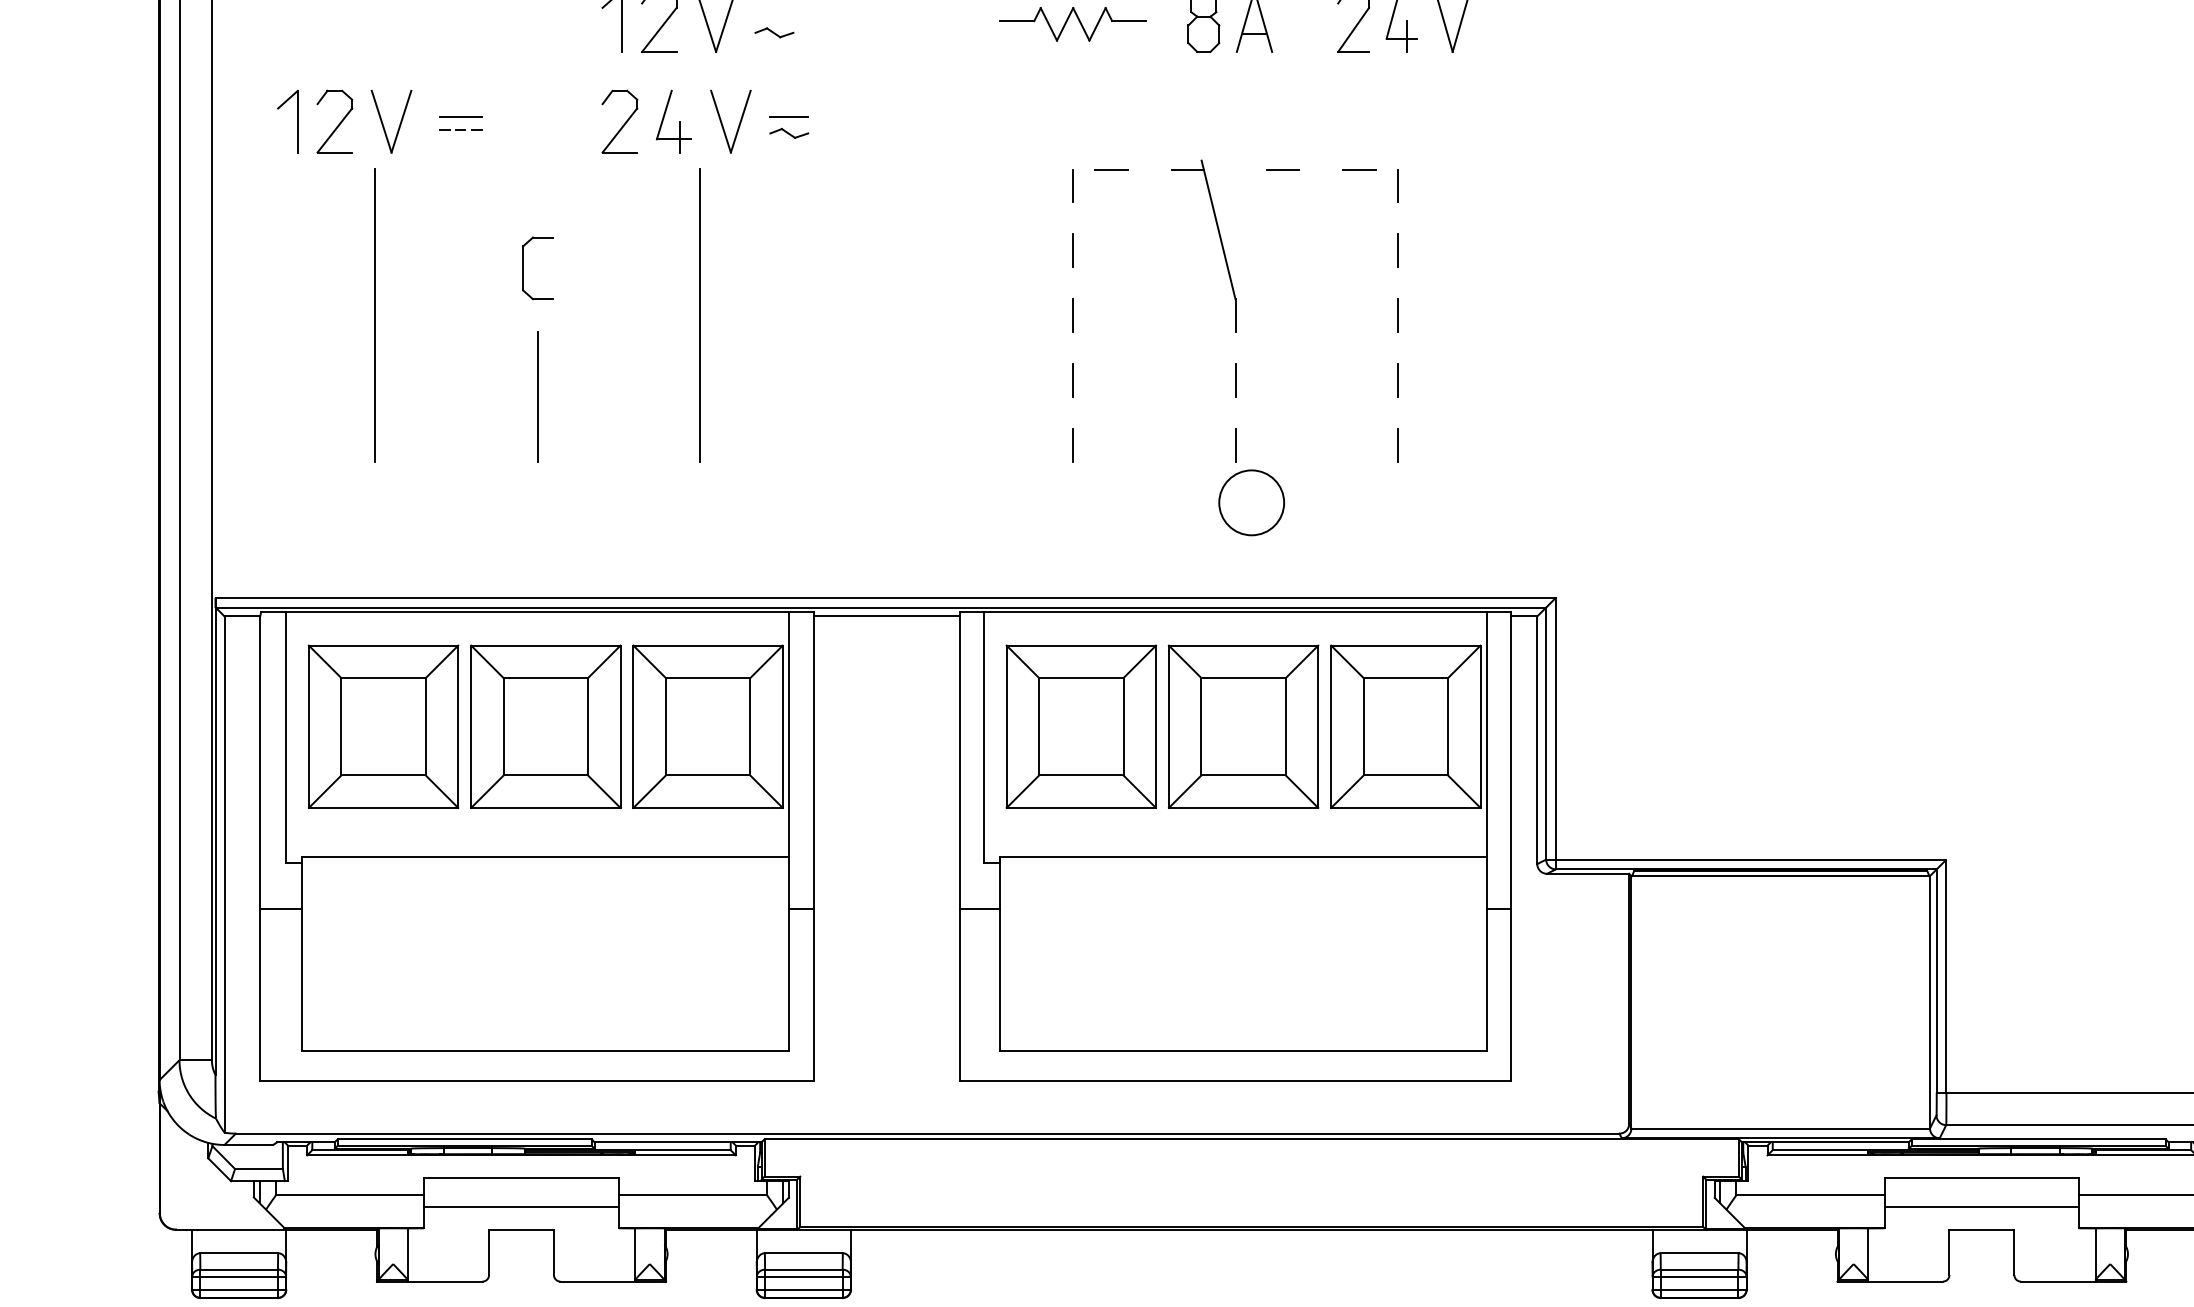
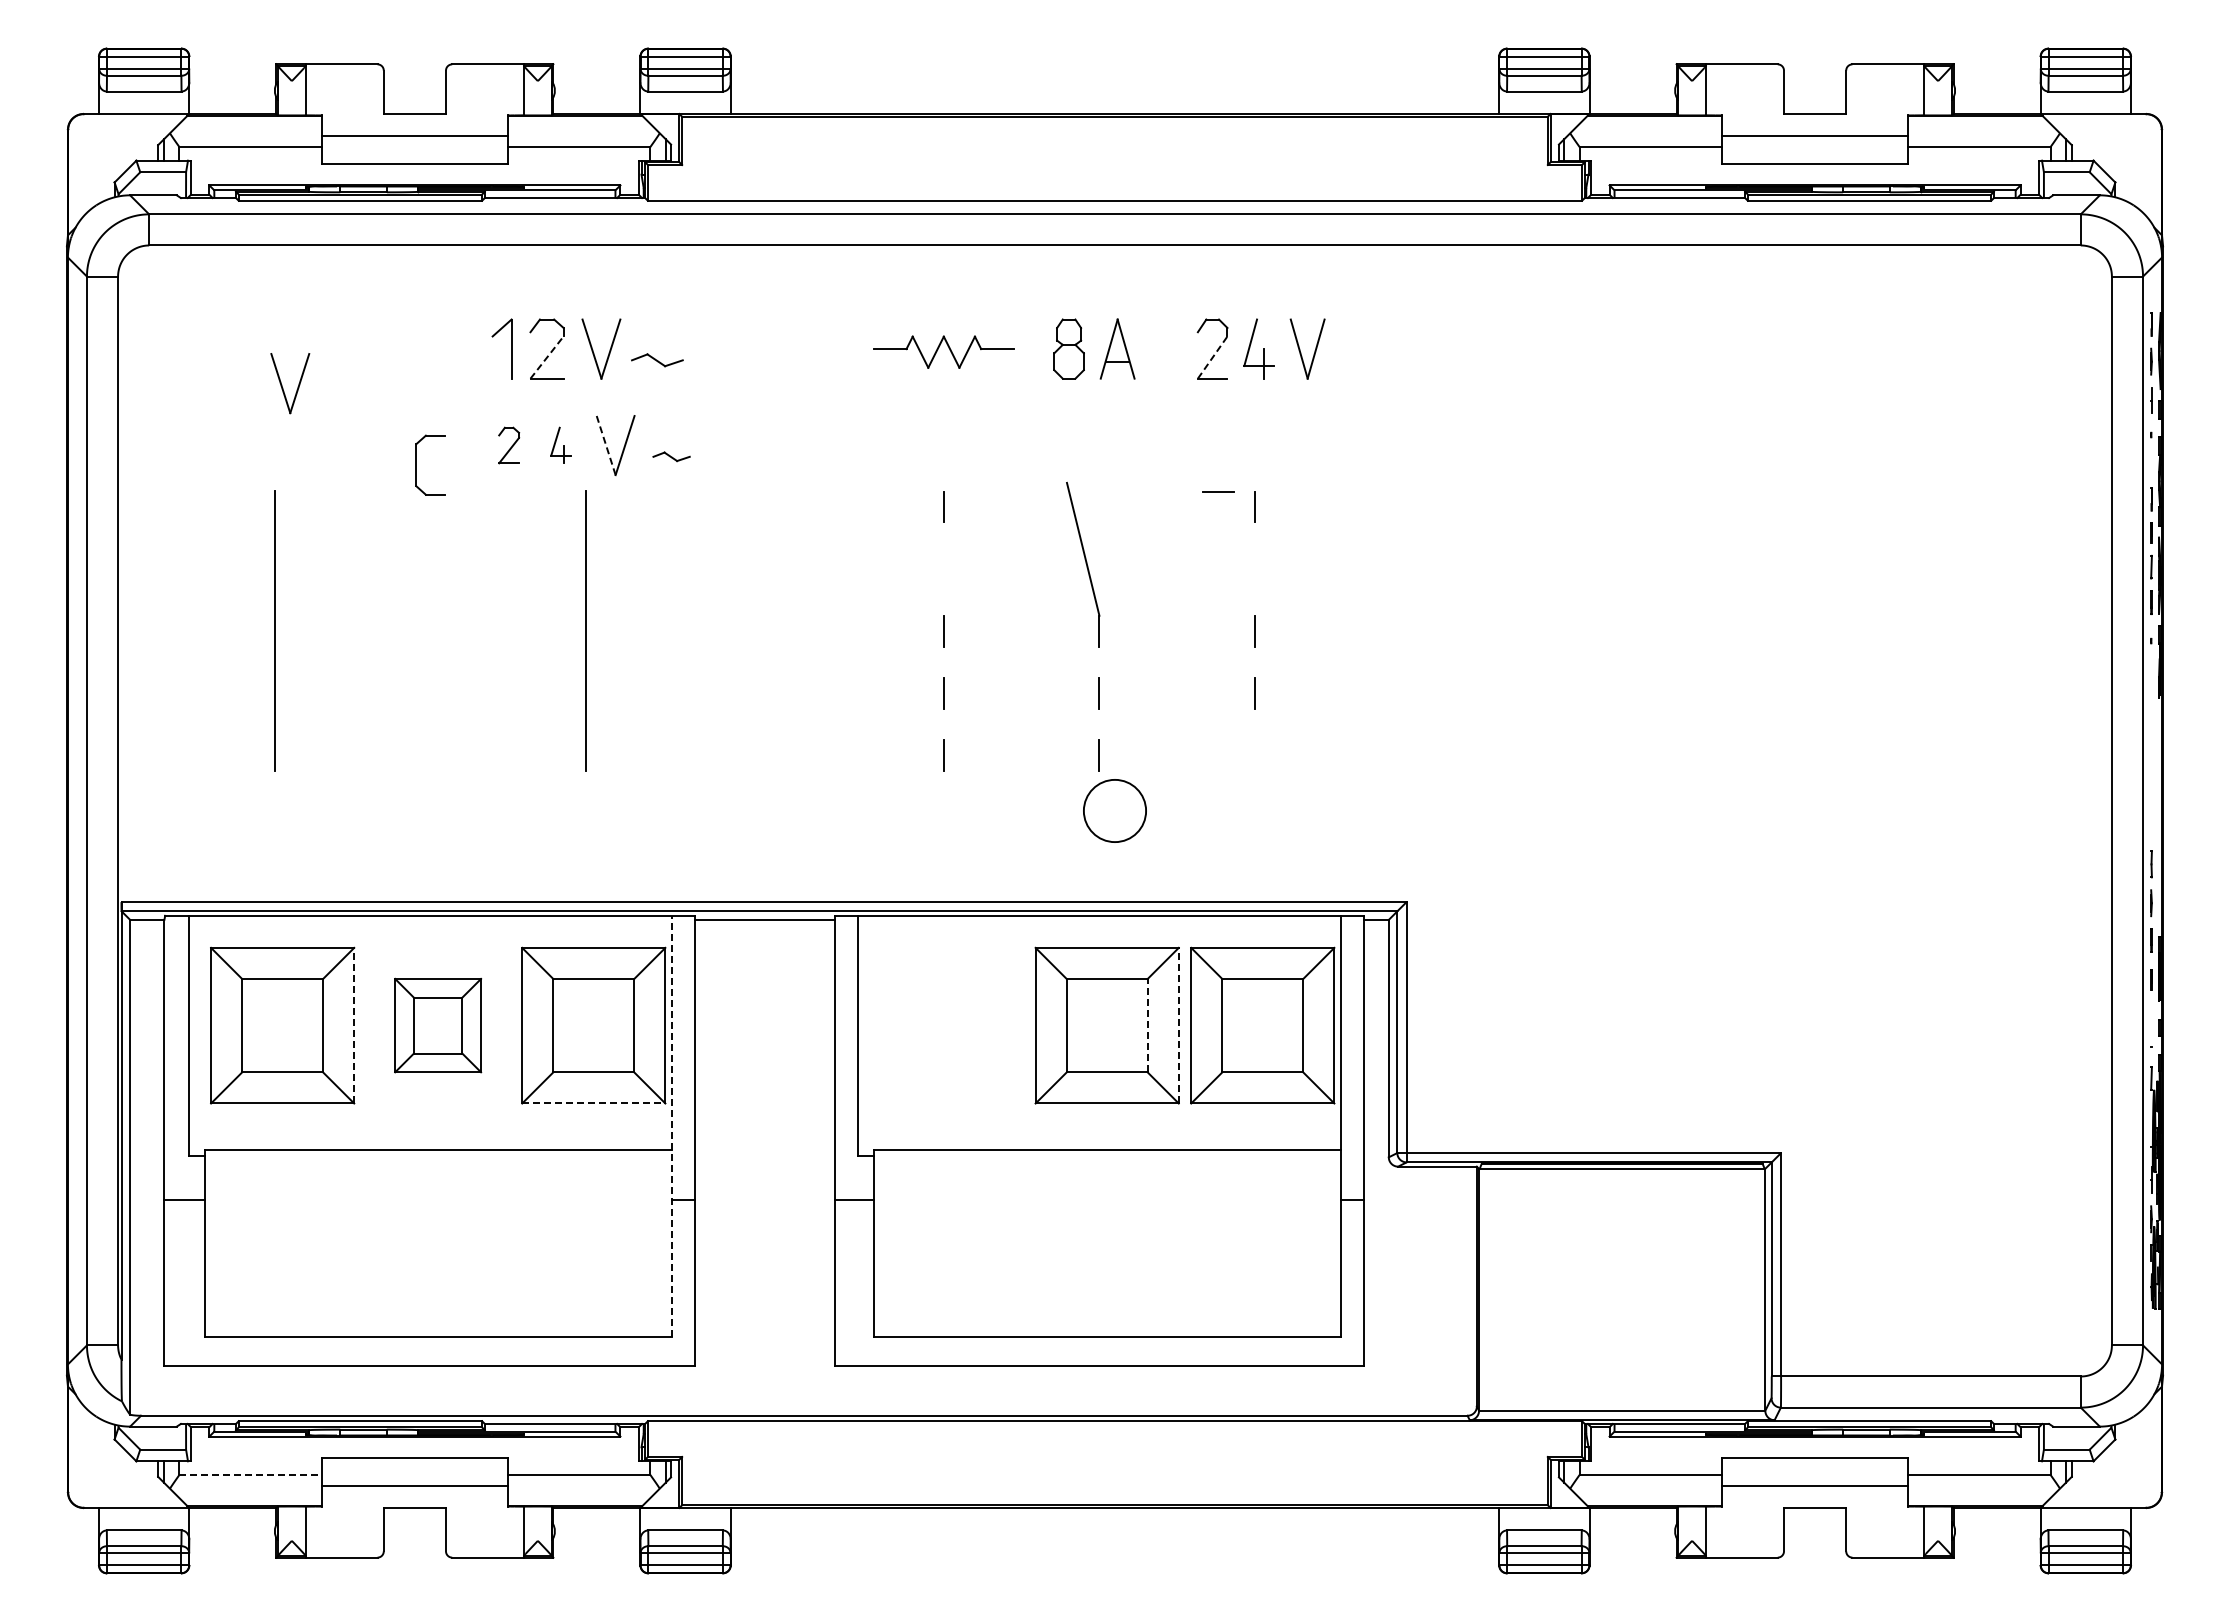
line: (659, 29) -> (547, 357), solid -> dashed
line: (1353, 29) -> (1212, 357), solid -> dashed
part: (774, 32) -> (657, 360), size x1.4
line: (460, 116) -> (356, 440), removed
line: (789, 116) -> (671, 440), removed
part: (296, 120) -> (199, 444), removed
part: (334, 121) -> (235, 445), removed
part: (619, 121) -> (508, 445), size x0.6
part: (673, 121) -> (560, 445), size x0.6
line: (721, 122) -> (606, 446), solid -> dashed
part: (399, 124) -> (297, 386), moved
line: (460, 128) -> (356, 452), removed
line: (1111, 170) -> (980, 492), removed
line: (1187, 170) -> (1053, 492), removed
line: (1282, 170) -> (1144, 492), removed
line: (1072, 249) -> (943, 568), removed
line: (1398, 249) -> (1255, 568), removed
part: (523, 267) -> (416, 464), moved
line: (537, 395) -> (430, 708), removed
line: (1398, 444) -> (1255, 755), removed
line: (458, 726) -> (354, 1025), solid -> dashed
part: (545, 726) -> (437, 1025), size x0.6
part: (1081, 726) -> (951, 1025), removed
line: (1285, 726) -> (1147, 1025), solid -> dashed
line: (1317, 726) -> (1178, 1025), solid -> dashed
line: (707, 807) -> (593, 1103), solid -> dashed
line: (789, 831) -> (671, 1126), solid -> dashed
line: (351, 1194) -> (251, 1474), solid -> dashed

